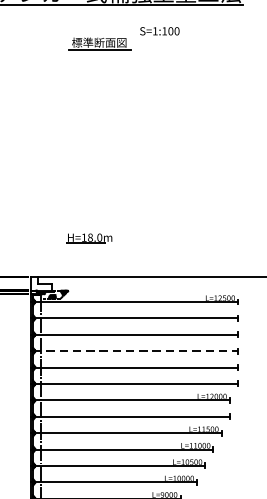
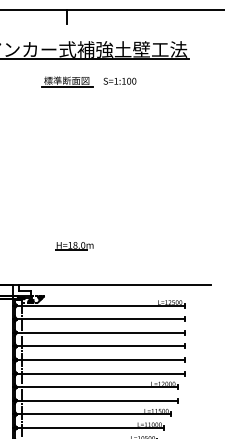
part: (100, 43) -> (67, 81), moved
part: (89, 239) -> (74, 246), moved
line: (135, 351) -> (99, 346), dashed -> solid

